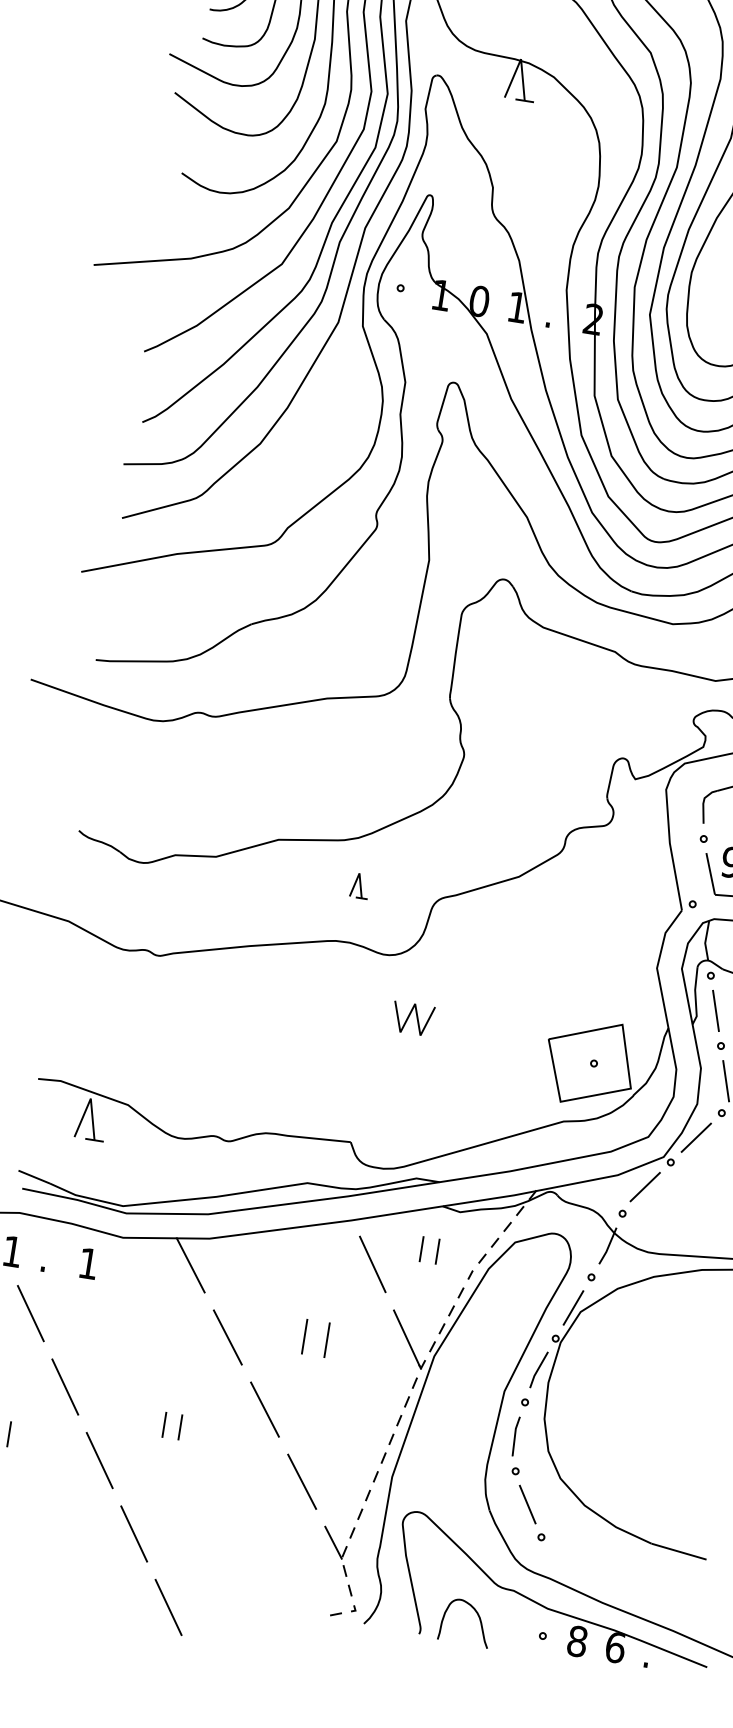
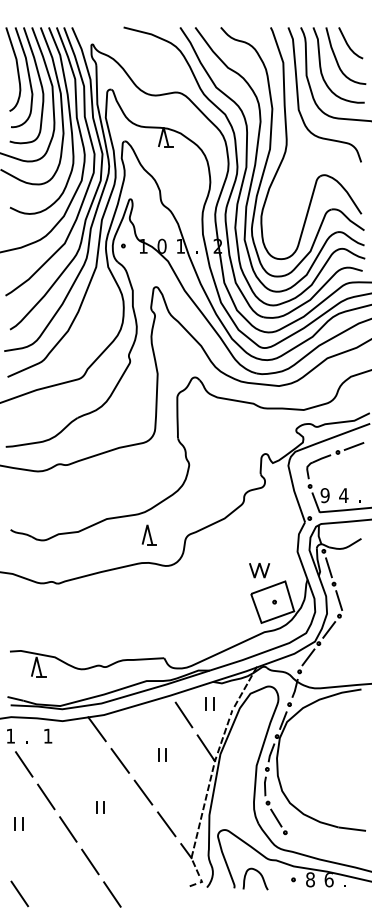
part: (358, 884) -> (148, 534), size x1.67
line: (410, 1018) -> (258, 570), moved
part: (316, 1338) -> (162, 754), size x0.71

